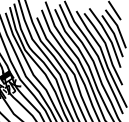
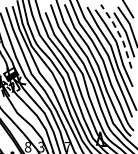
line: (107, 35) -> (119, 34), solid -> dashed

